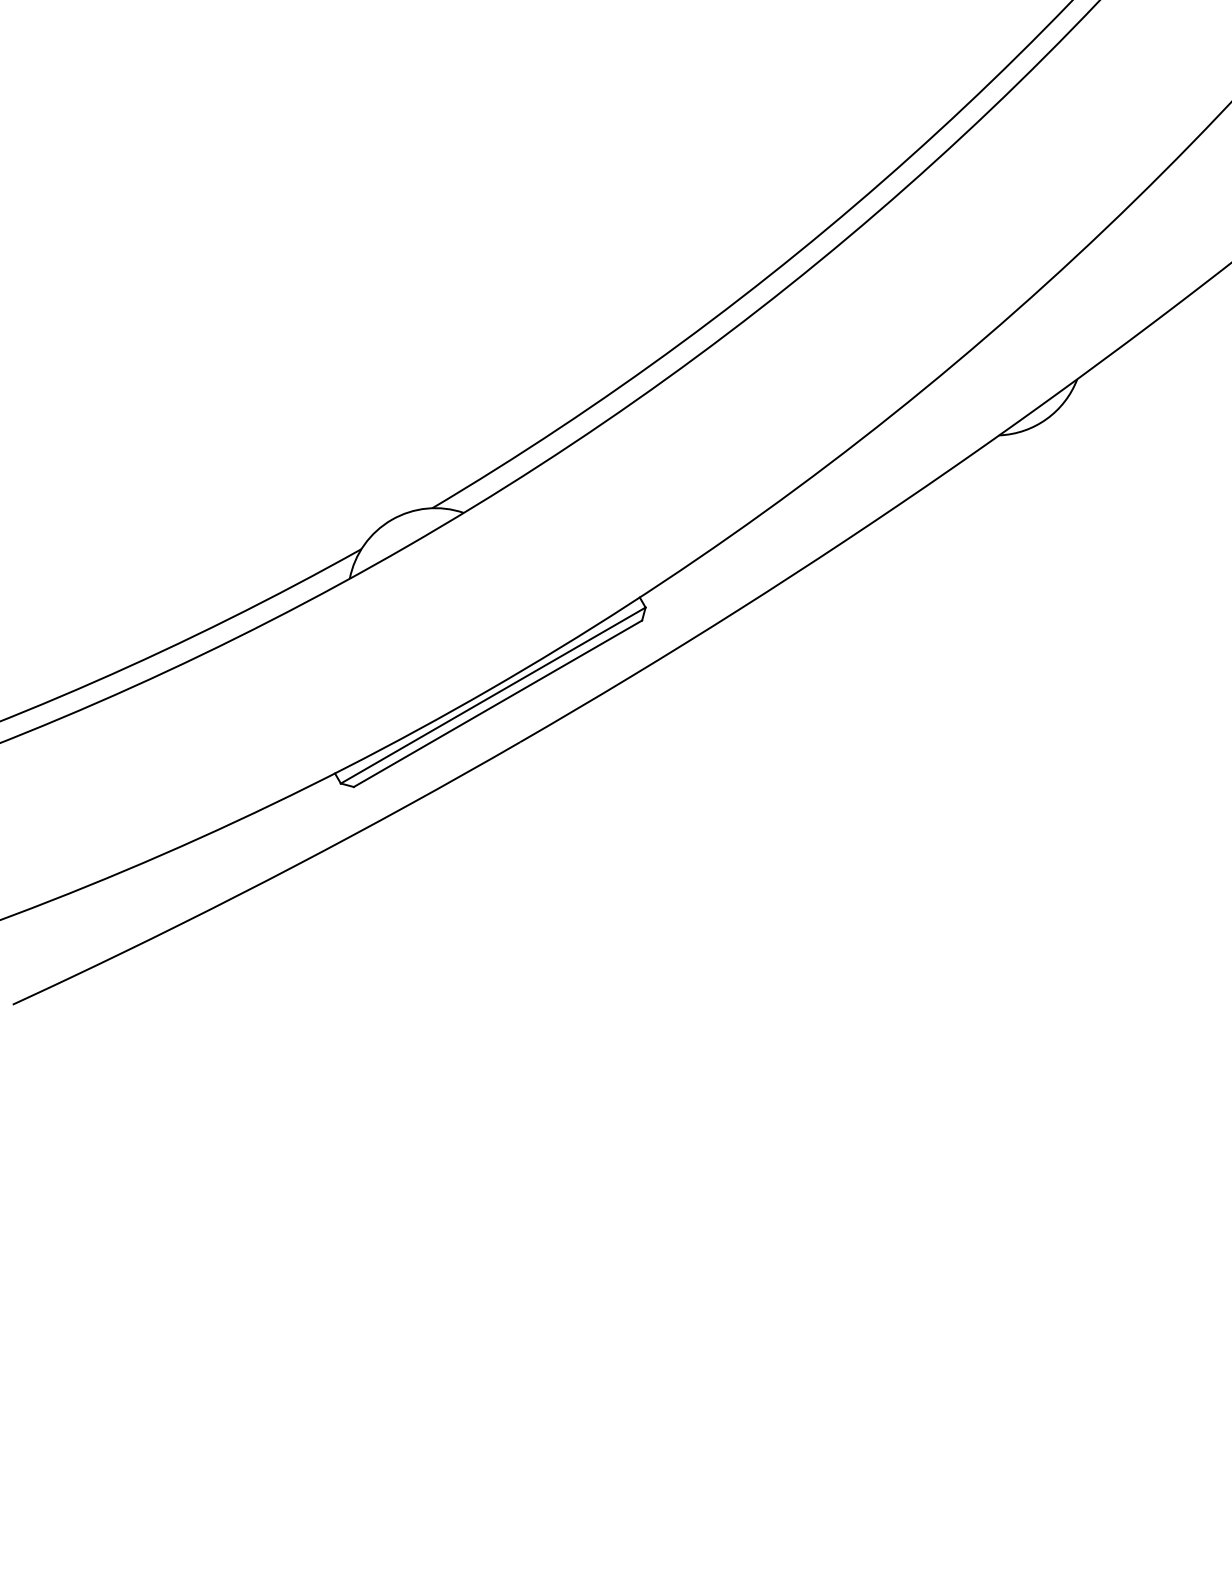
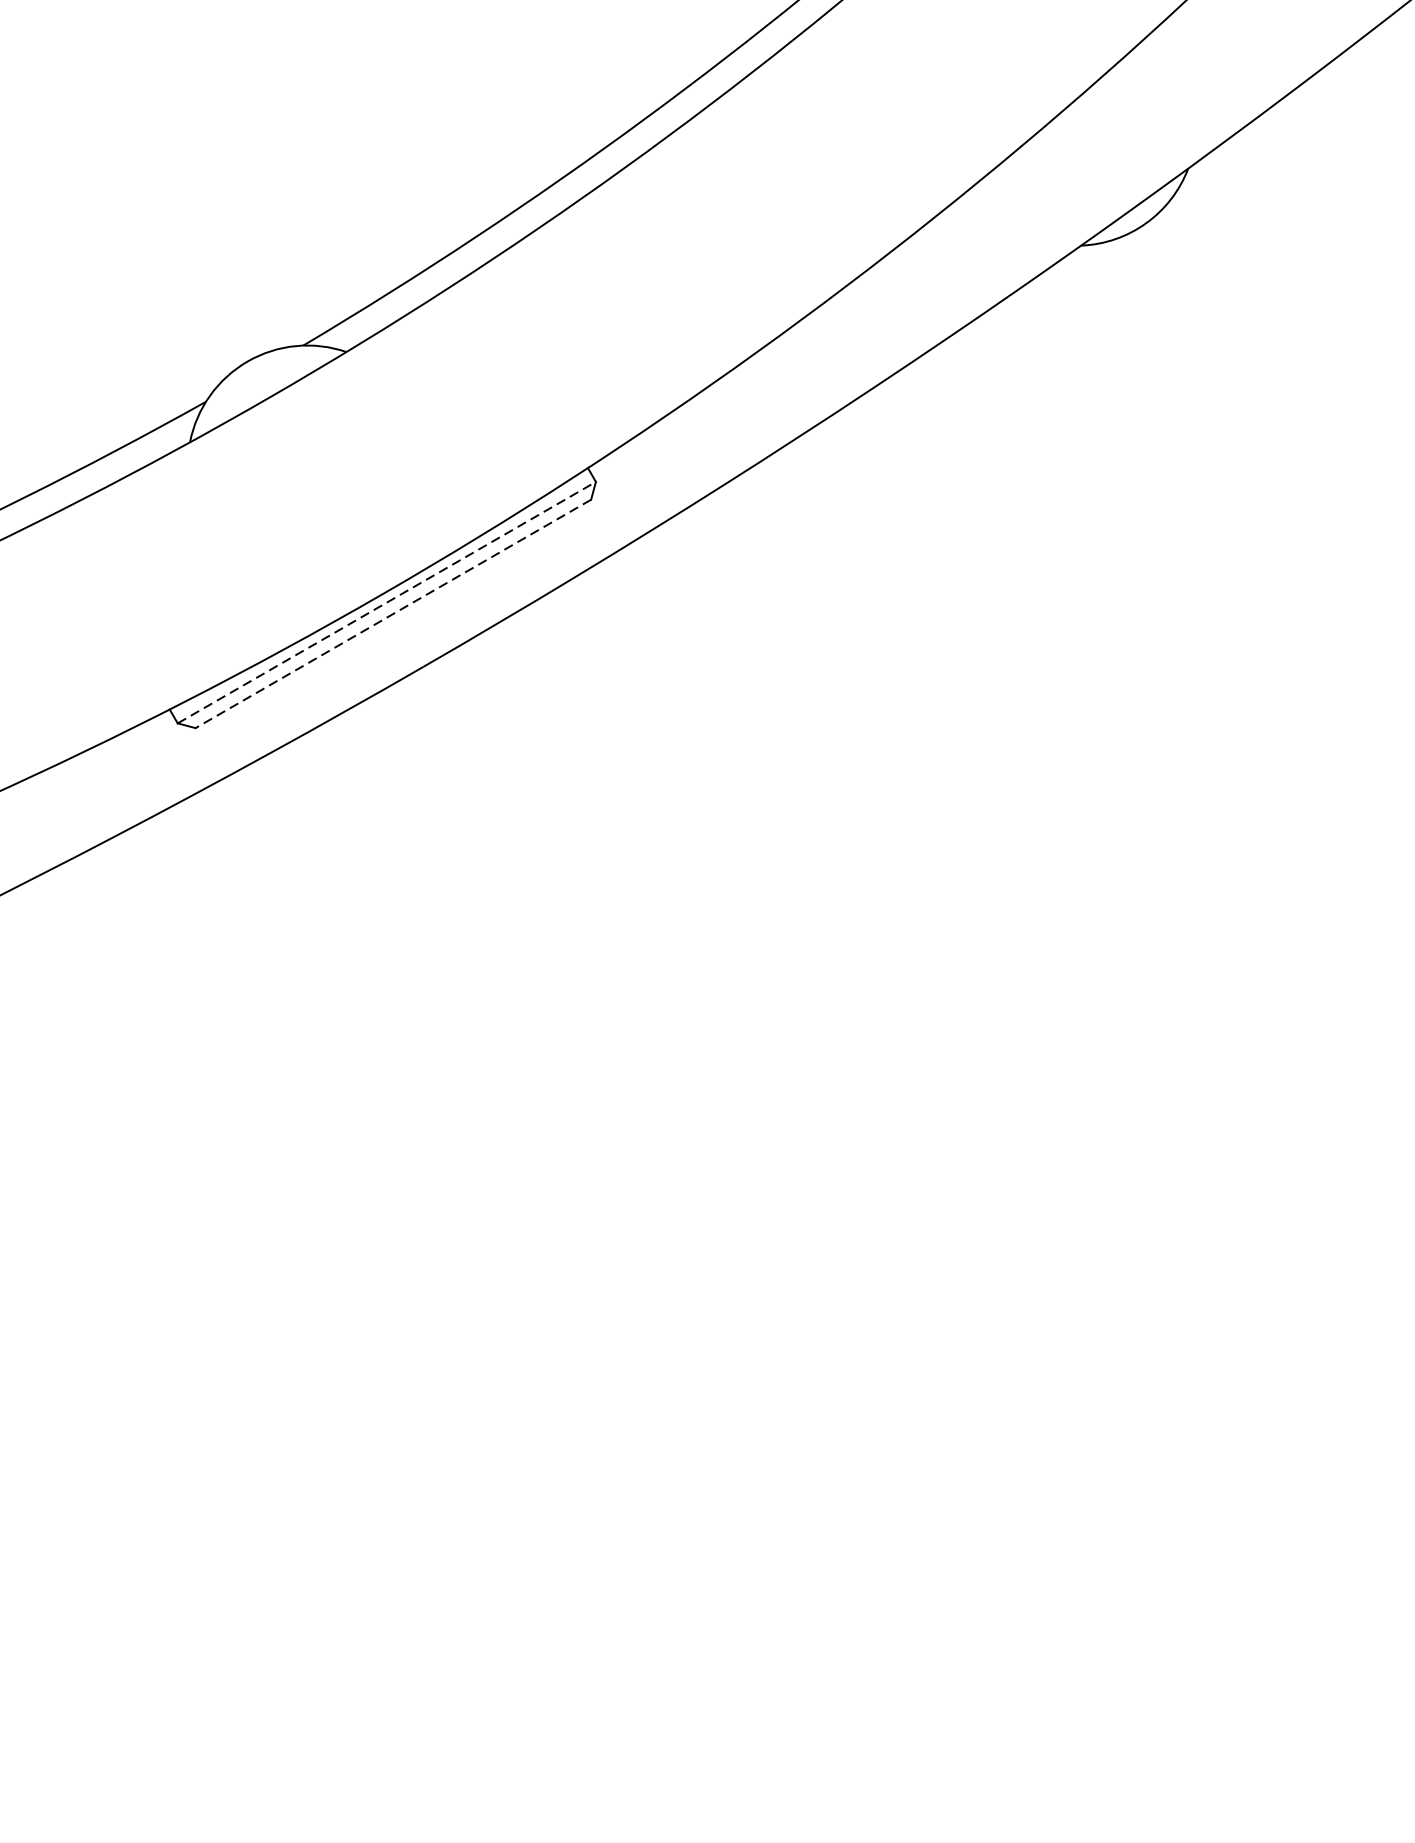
line: (493, 695) -> (387, 602), solid -> dashed
line: (497, 704) -> (392, 614), solid -> dashed

